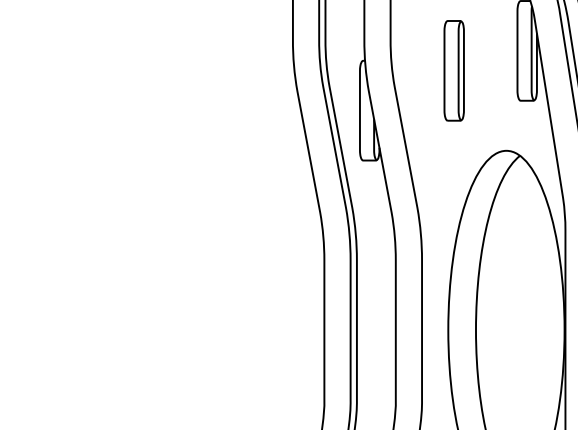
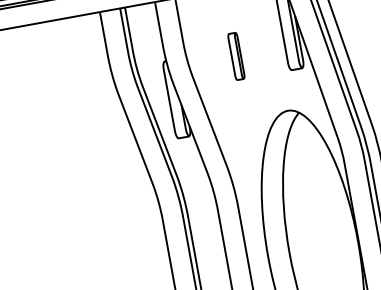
part: (453, 70) -> (235, 56), size x0.6

